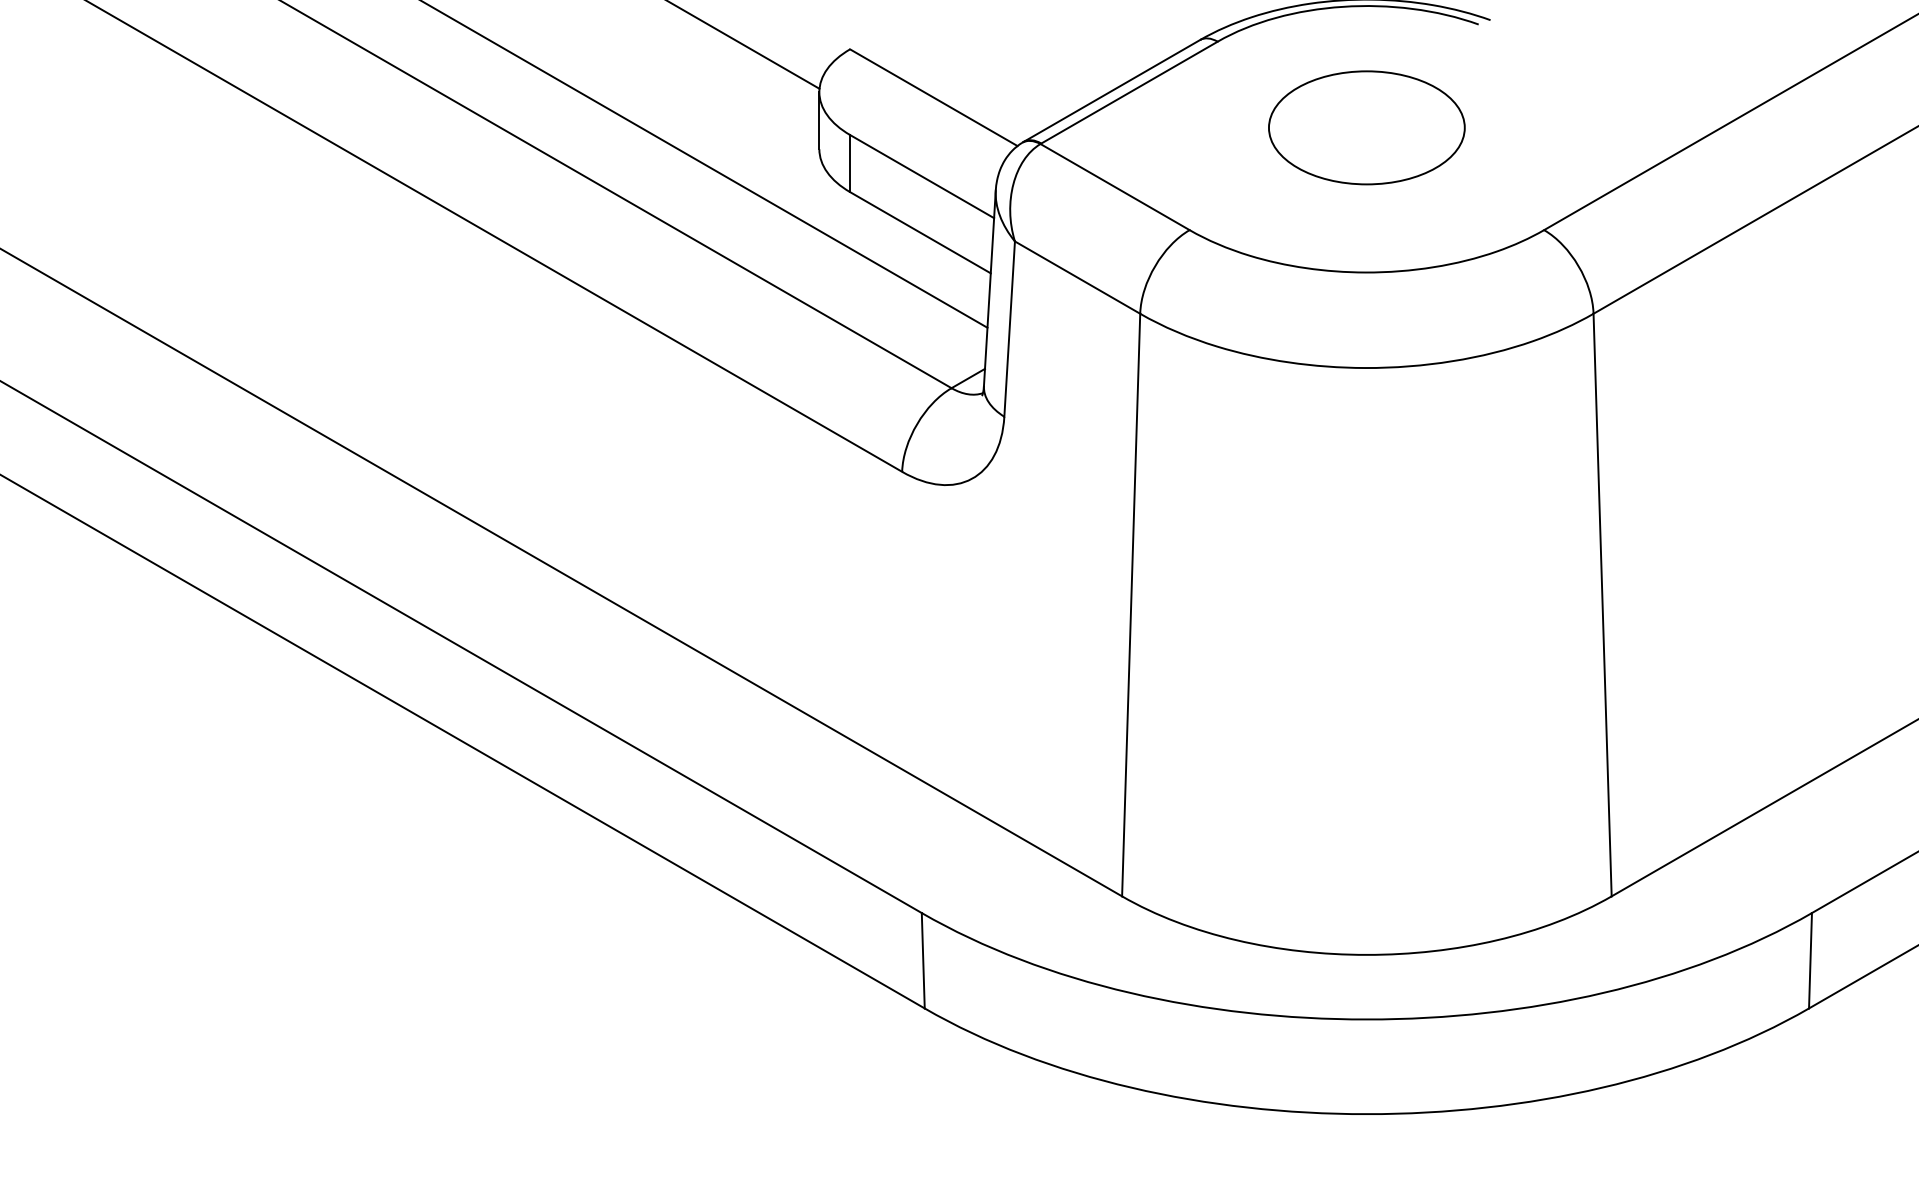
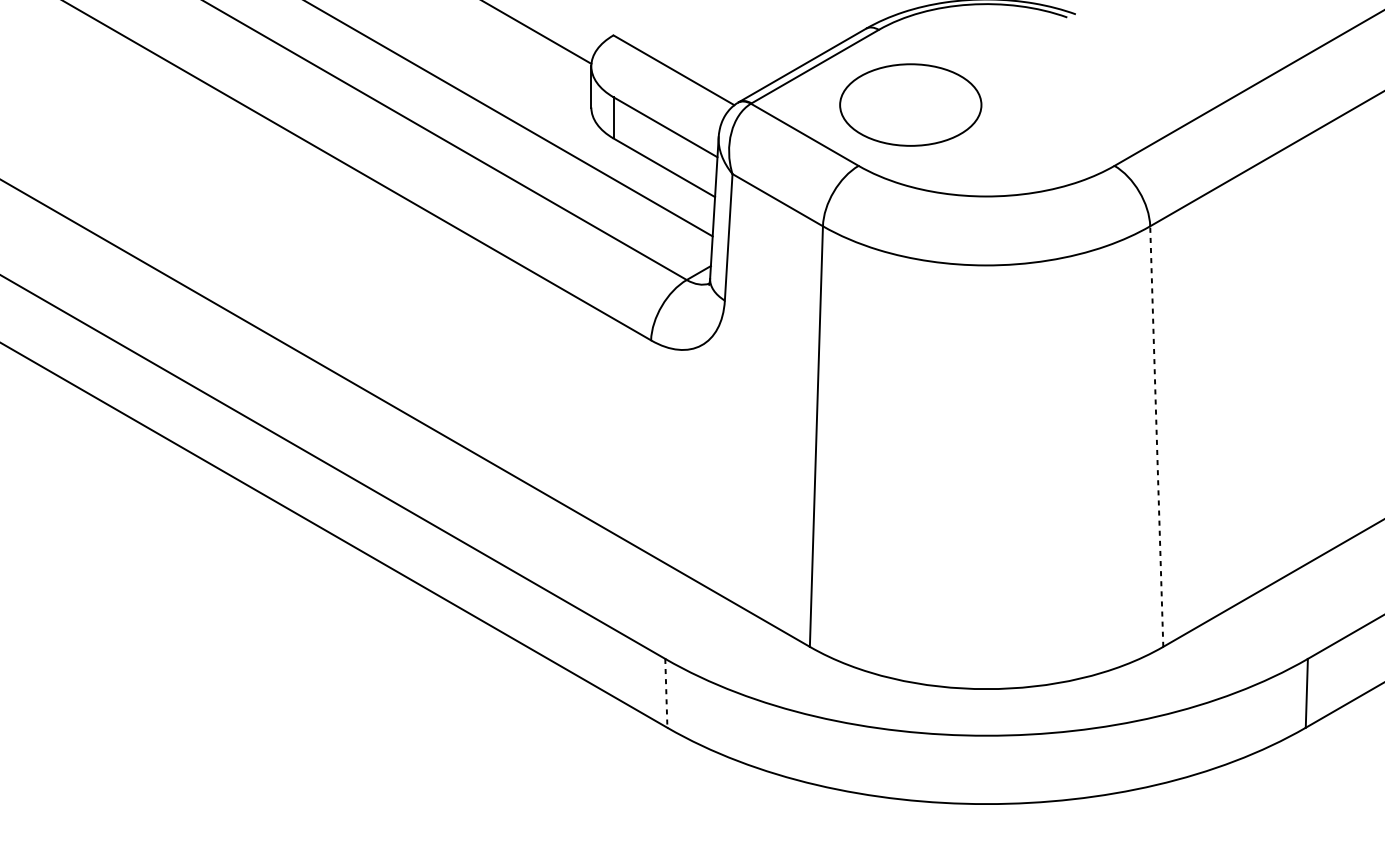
part: (1366, 127) -> (910, 104), moved
line: (1602, 604) -> (1156, 436), solid -> dashed
line: (923, 960) -> (666, 693), solid -> dashed

